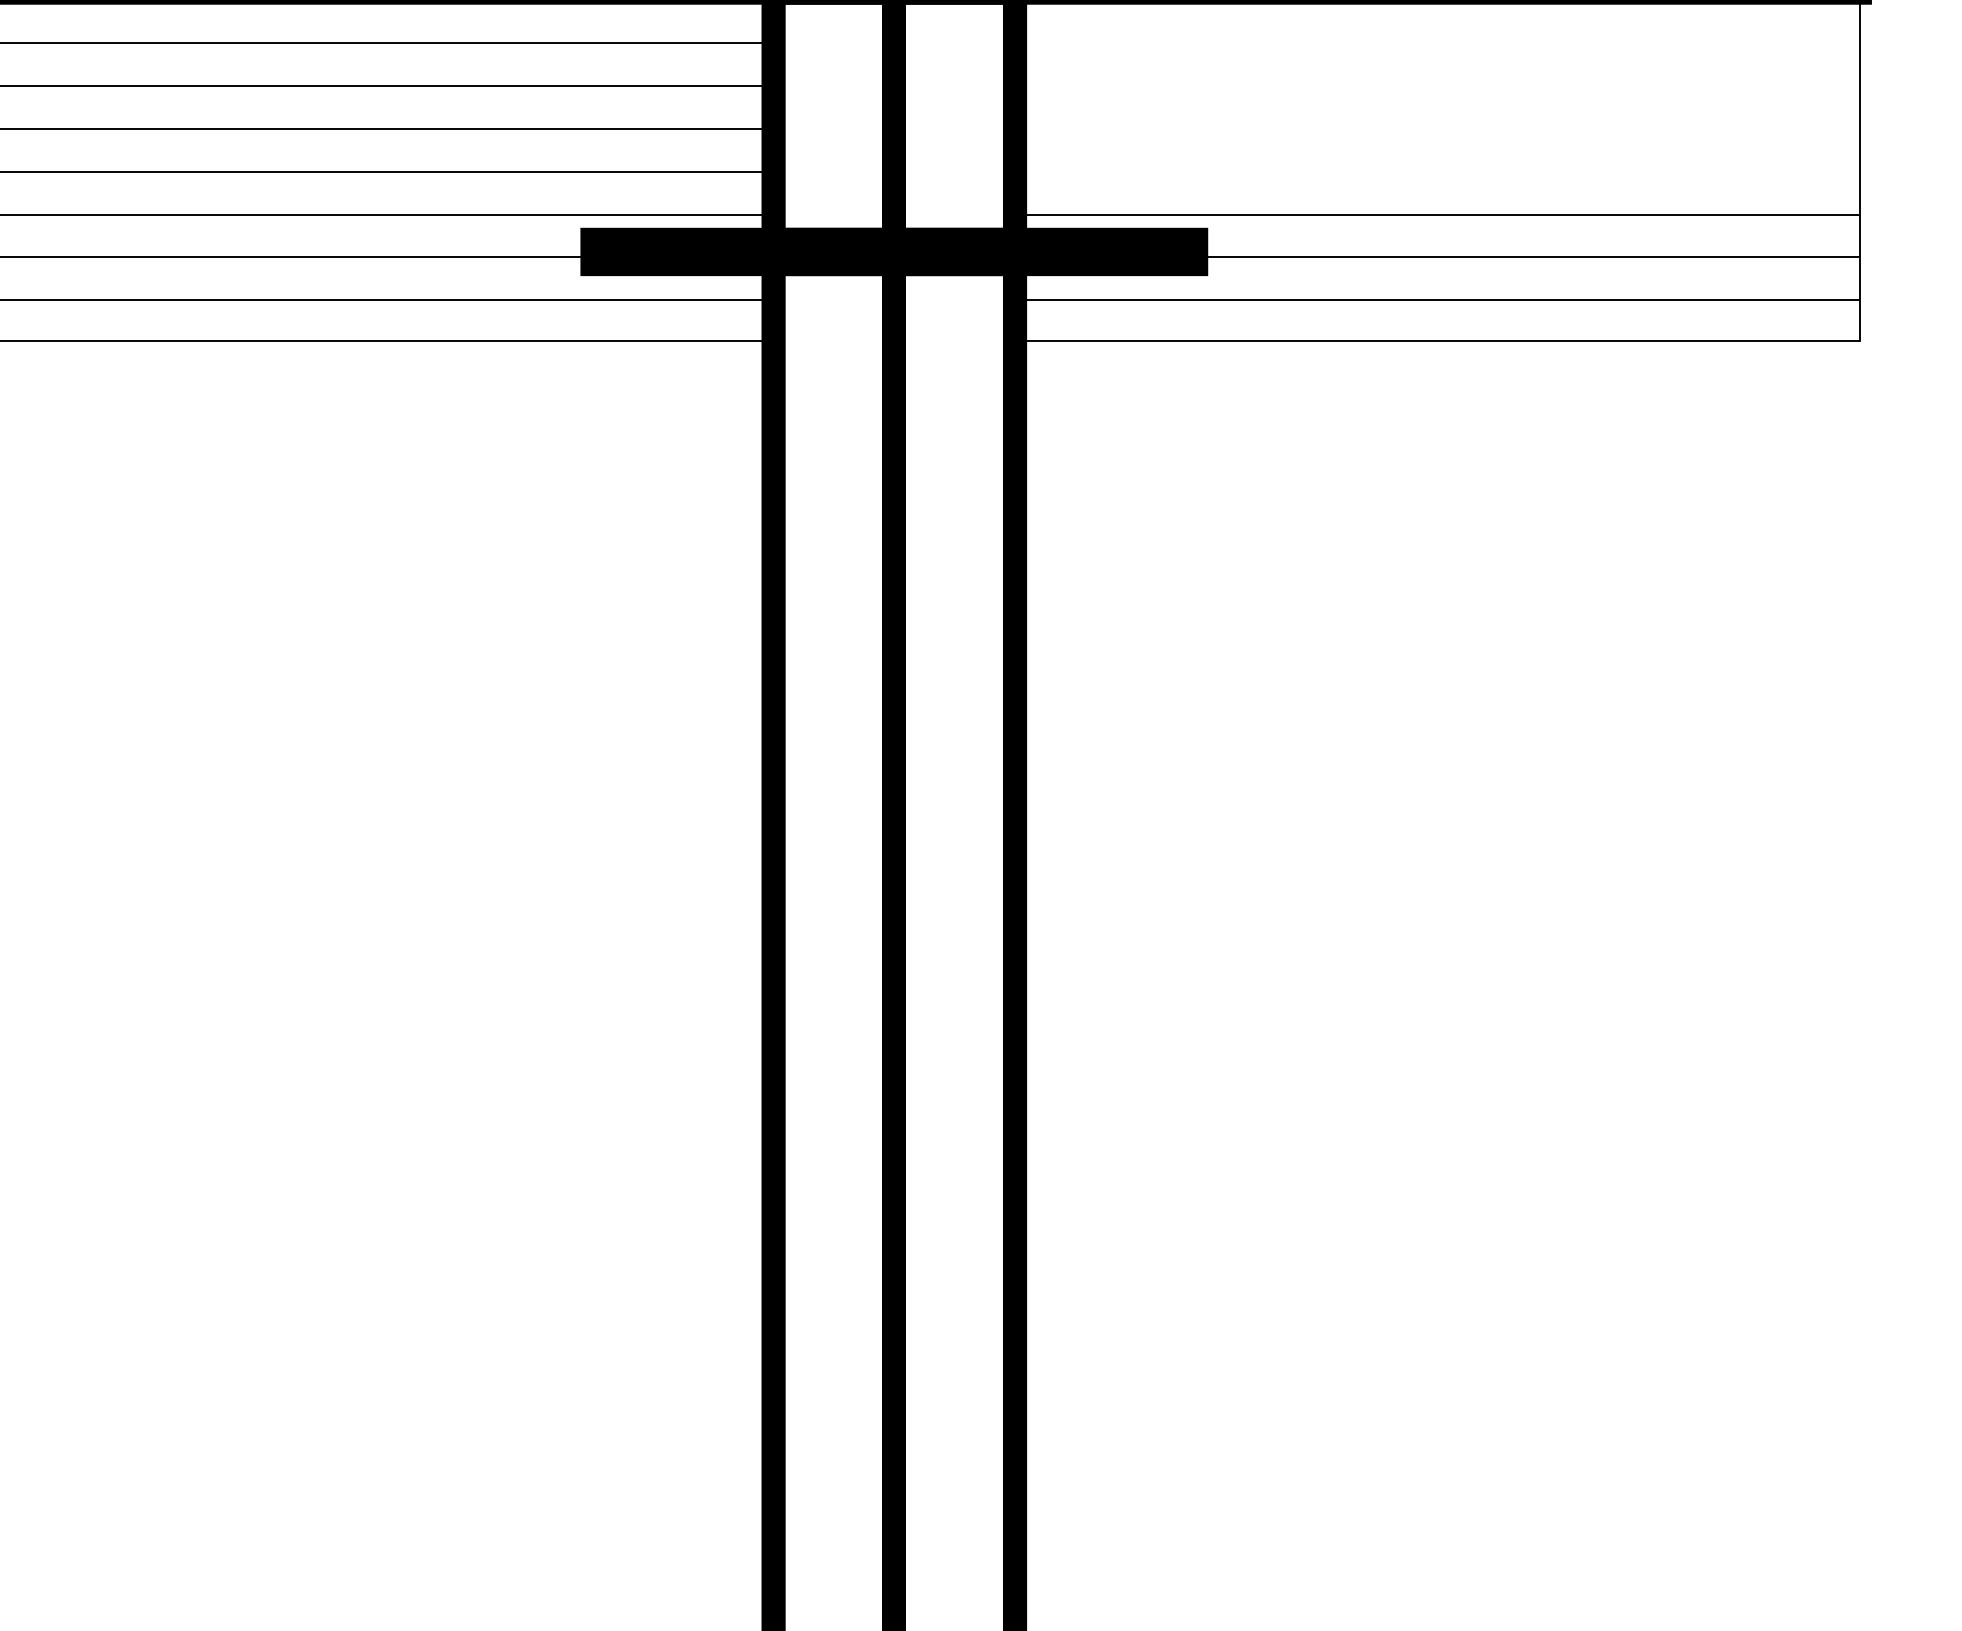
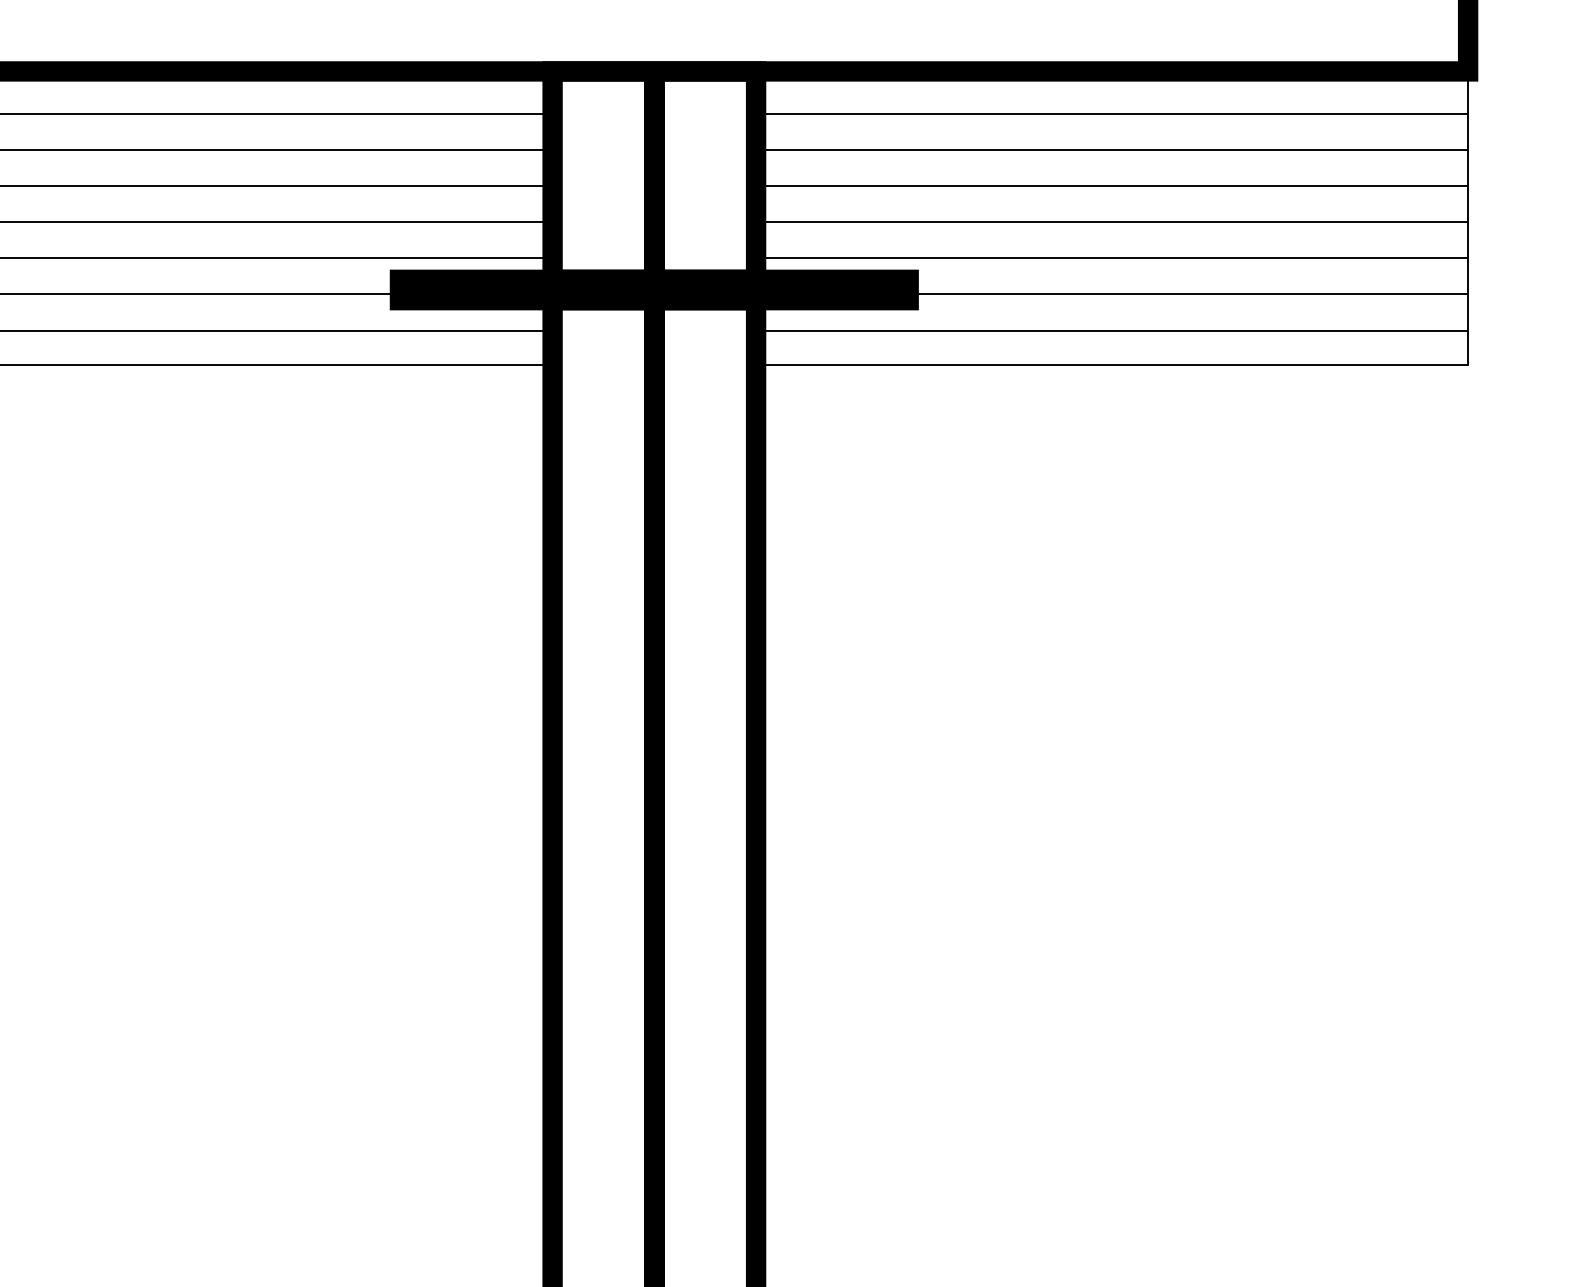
line: (1437, 42) -> (1112, 113), added
line: (1437, 85) -> (1112, 149), added
line: (1437, 128) -> (1112, 185), added
line: (1437, 171) -> (1112, 222), added

